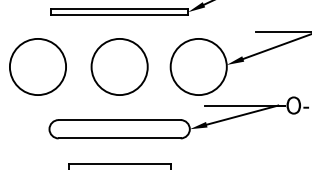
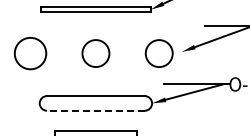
circle: (37, 66) -> (30, 53), size x0.7
circle: (119, 66) -> (95, 53), size x0.6
circle: (197, 66) -> (158, 53), size x0.6
line: (119, 138) -> (95, 110), solid -> dashed

